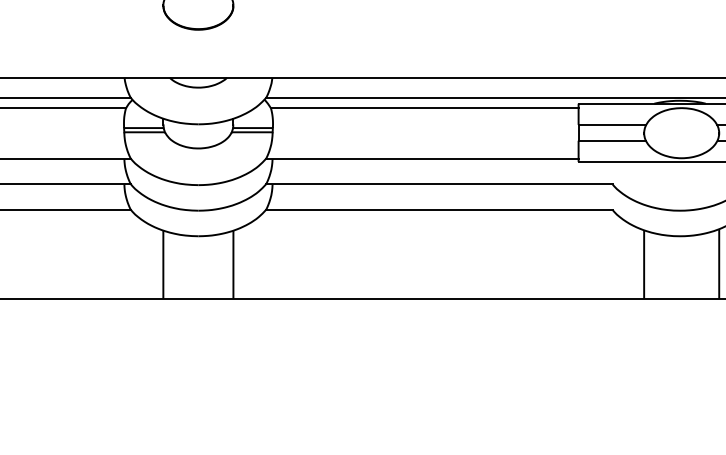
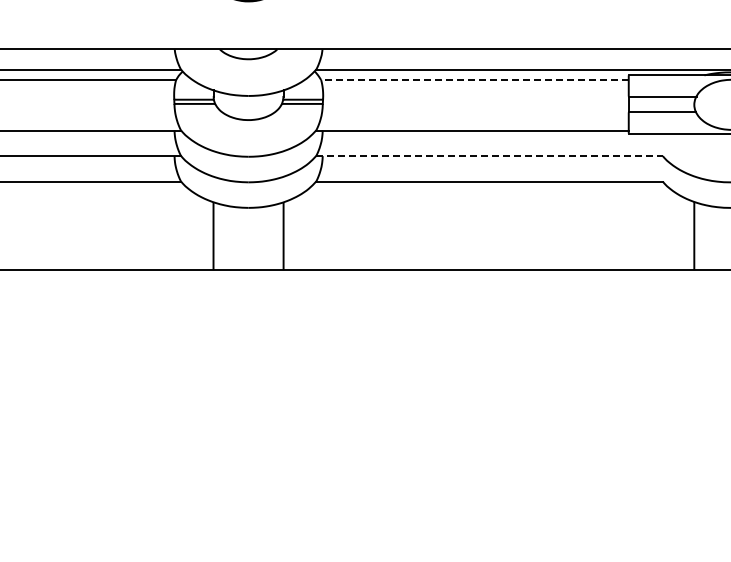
line: (424, 107) -> (474, 79), solid -> dashed
line: (439, 184) -> (489, 156), solid -> dashed

